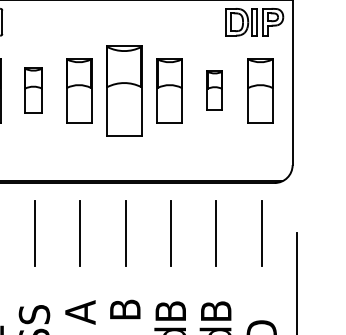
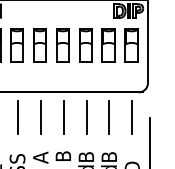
part: (32, 90) -> (16, 45), size x1.43
part: (123, 90) -> (62, 45), size x0.71
part: (214, 90) -> (108, 45), size x1.67

